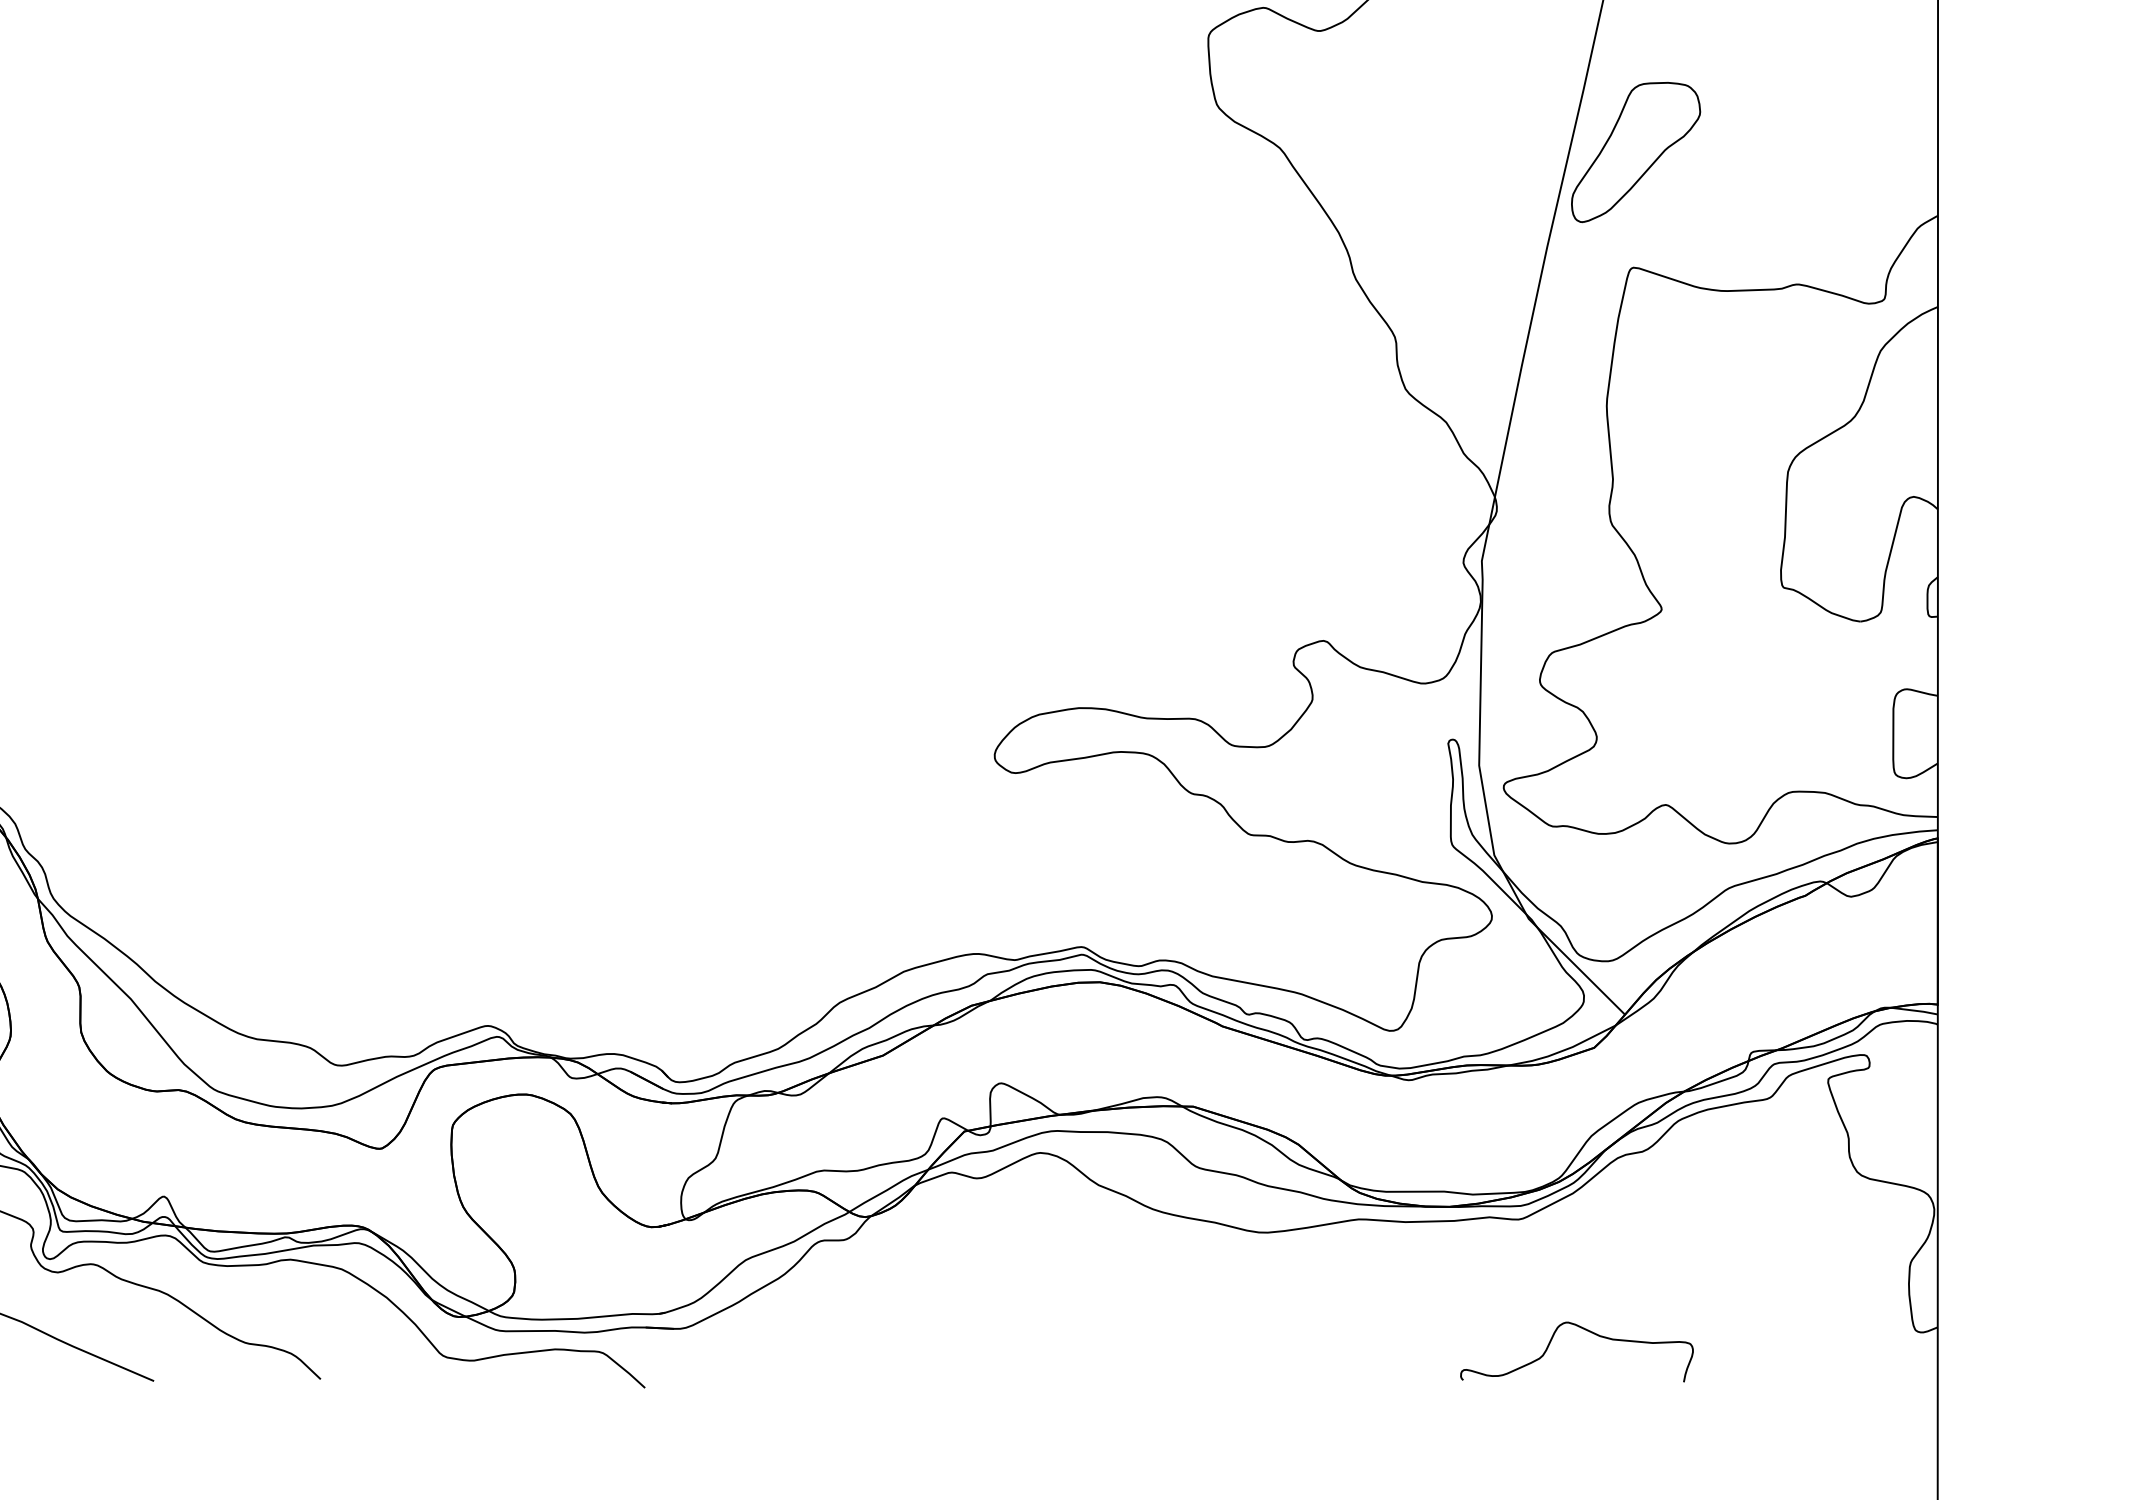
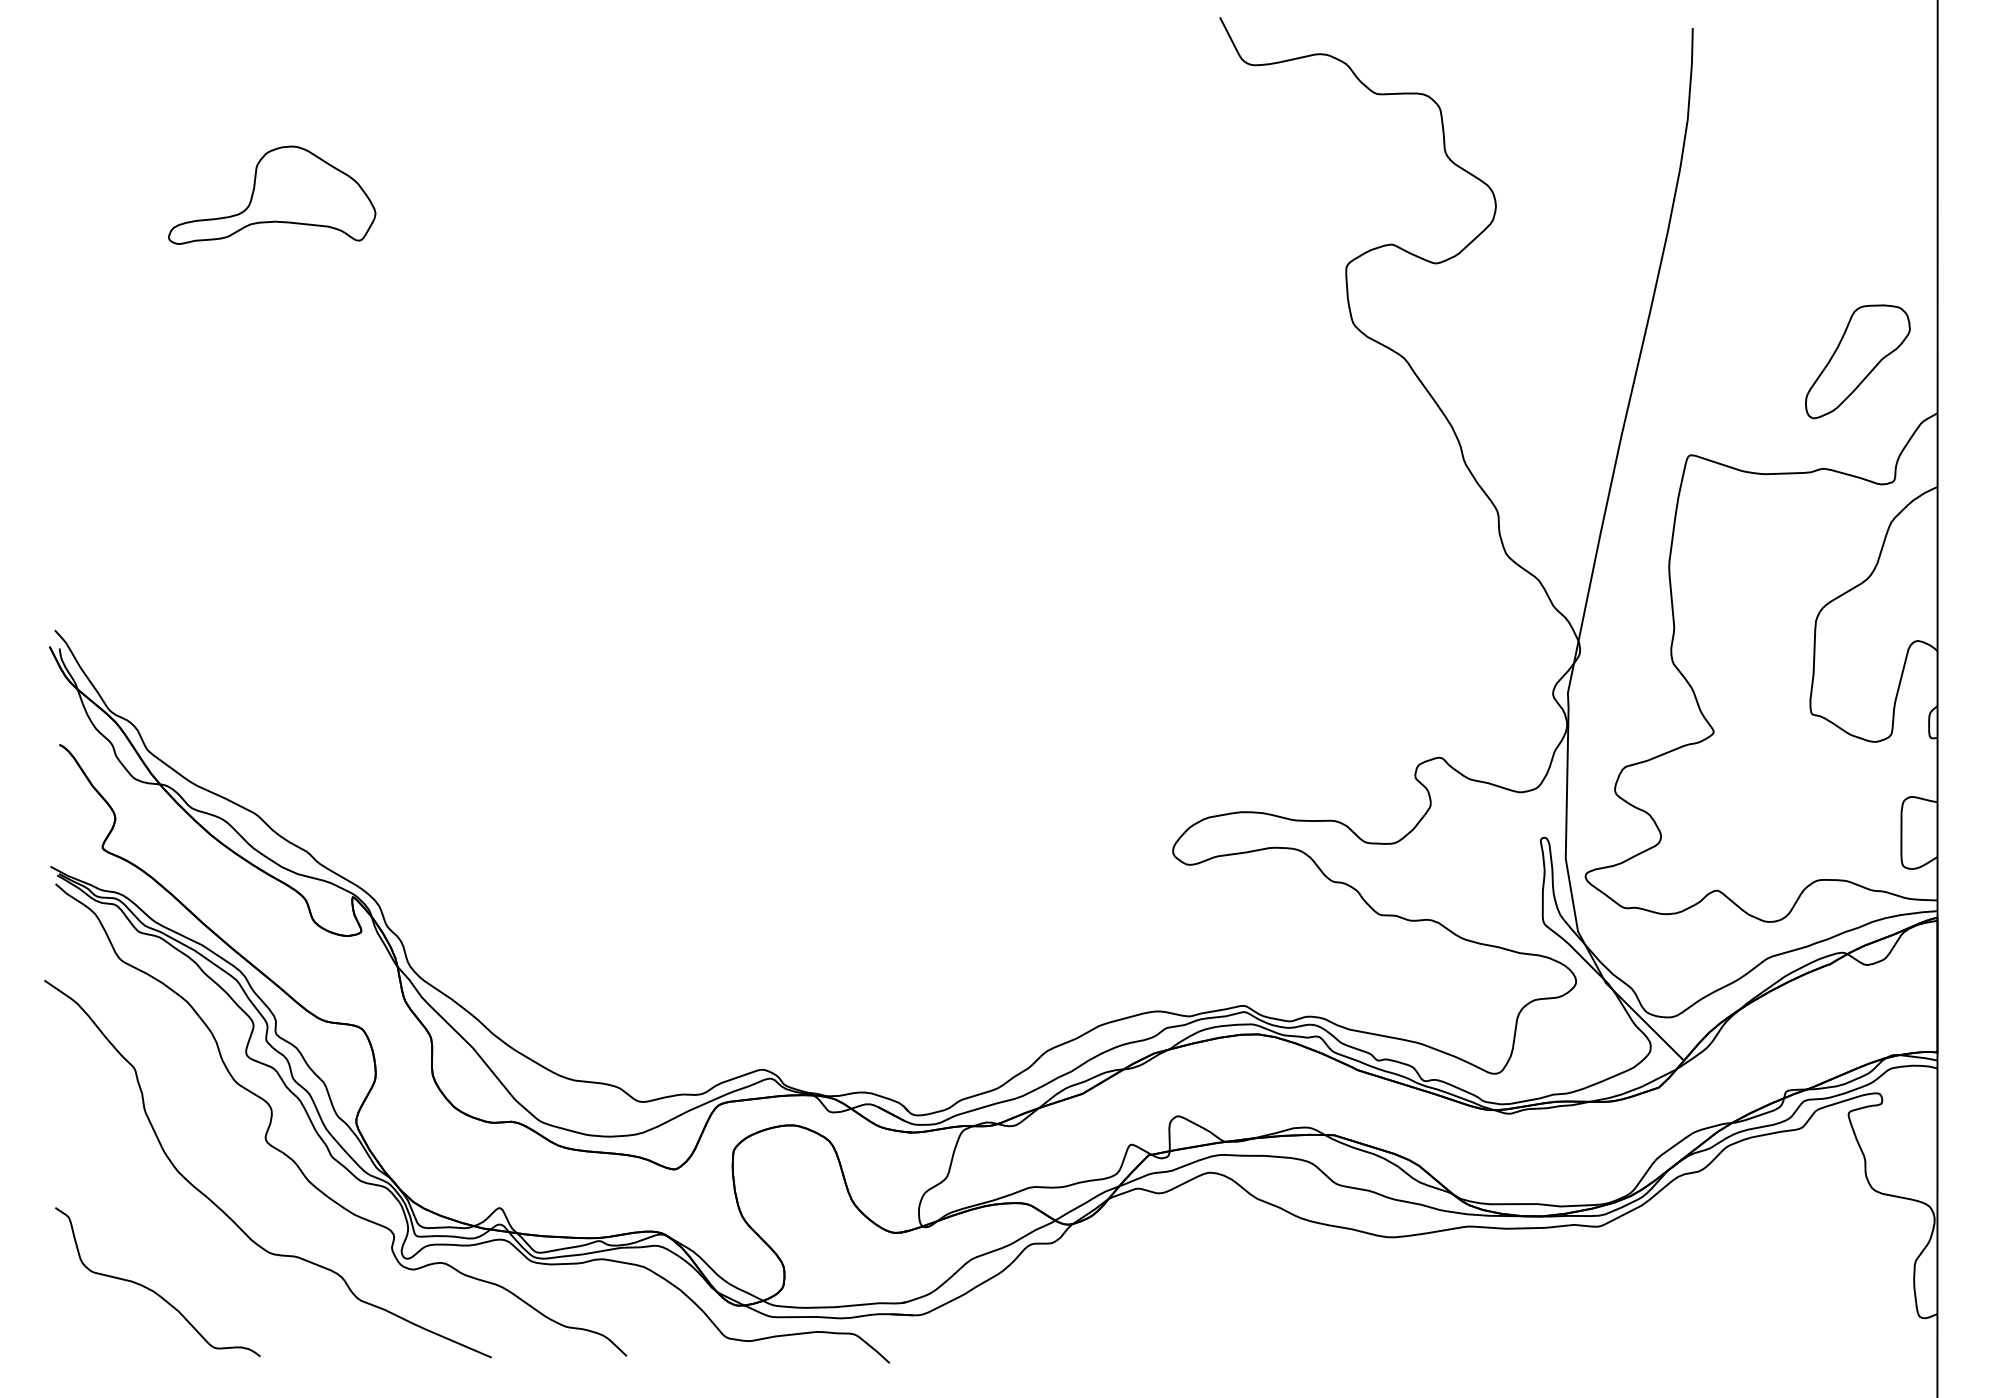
part: (1635, 152) -> (1857, 361), moved
curve: (1583, 1330) -> (1650, 1316), removed

